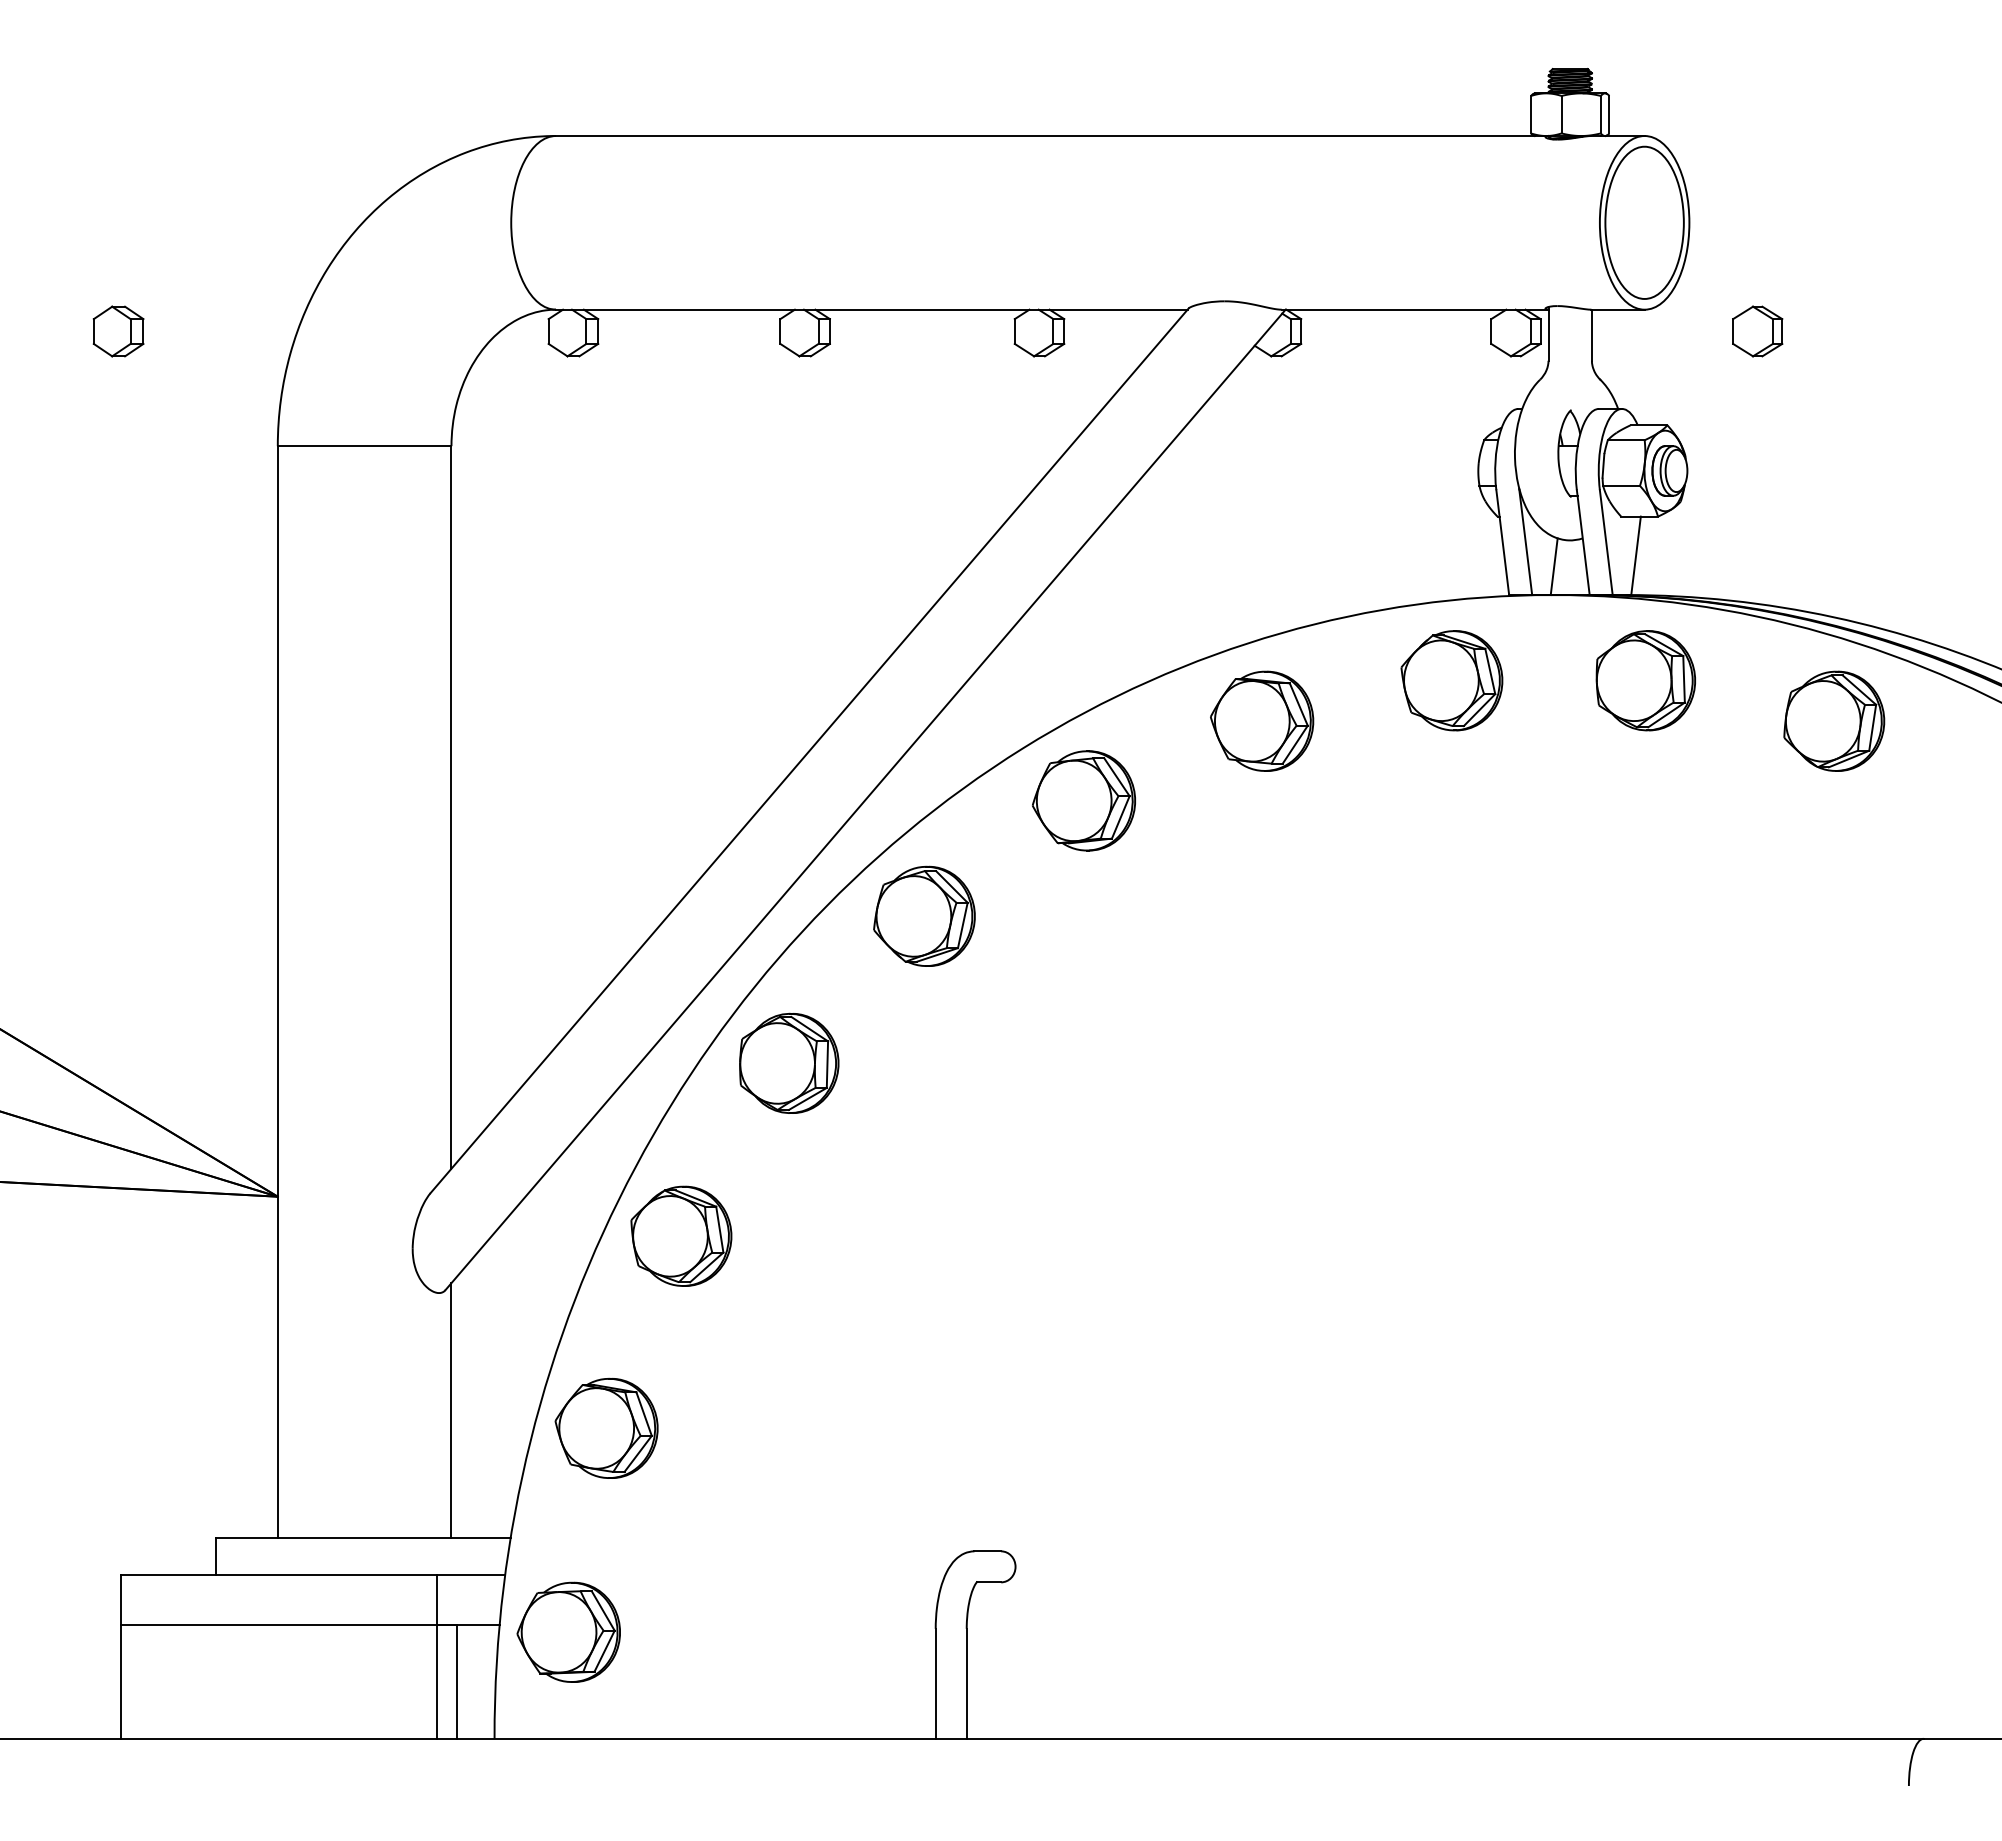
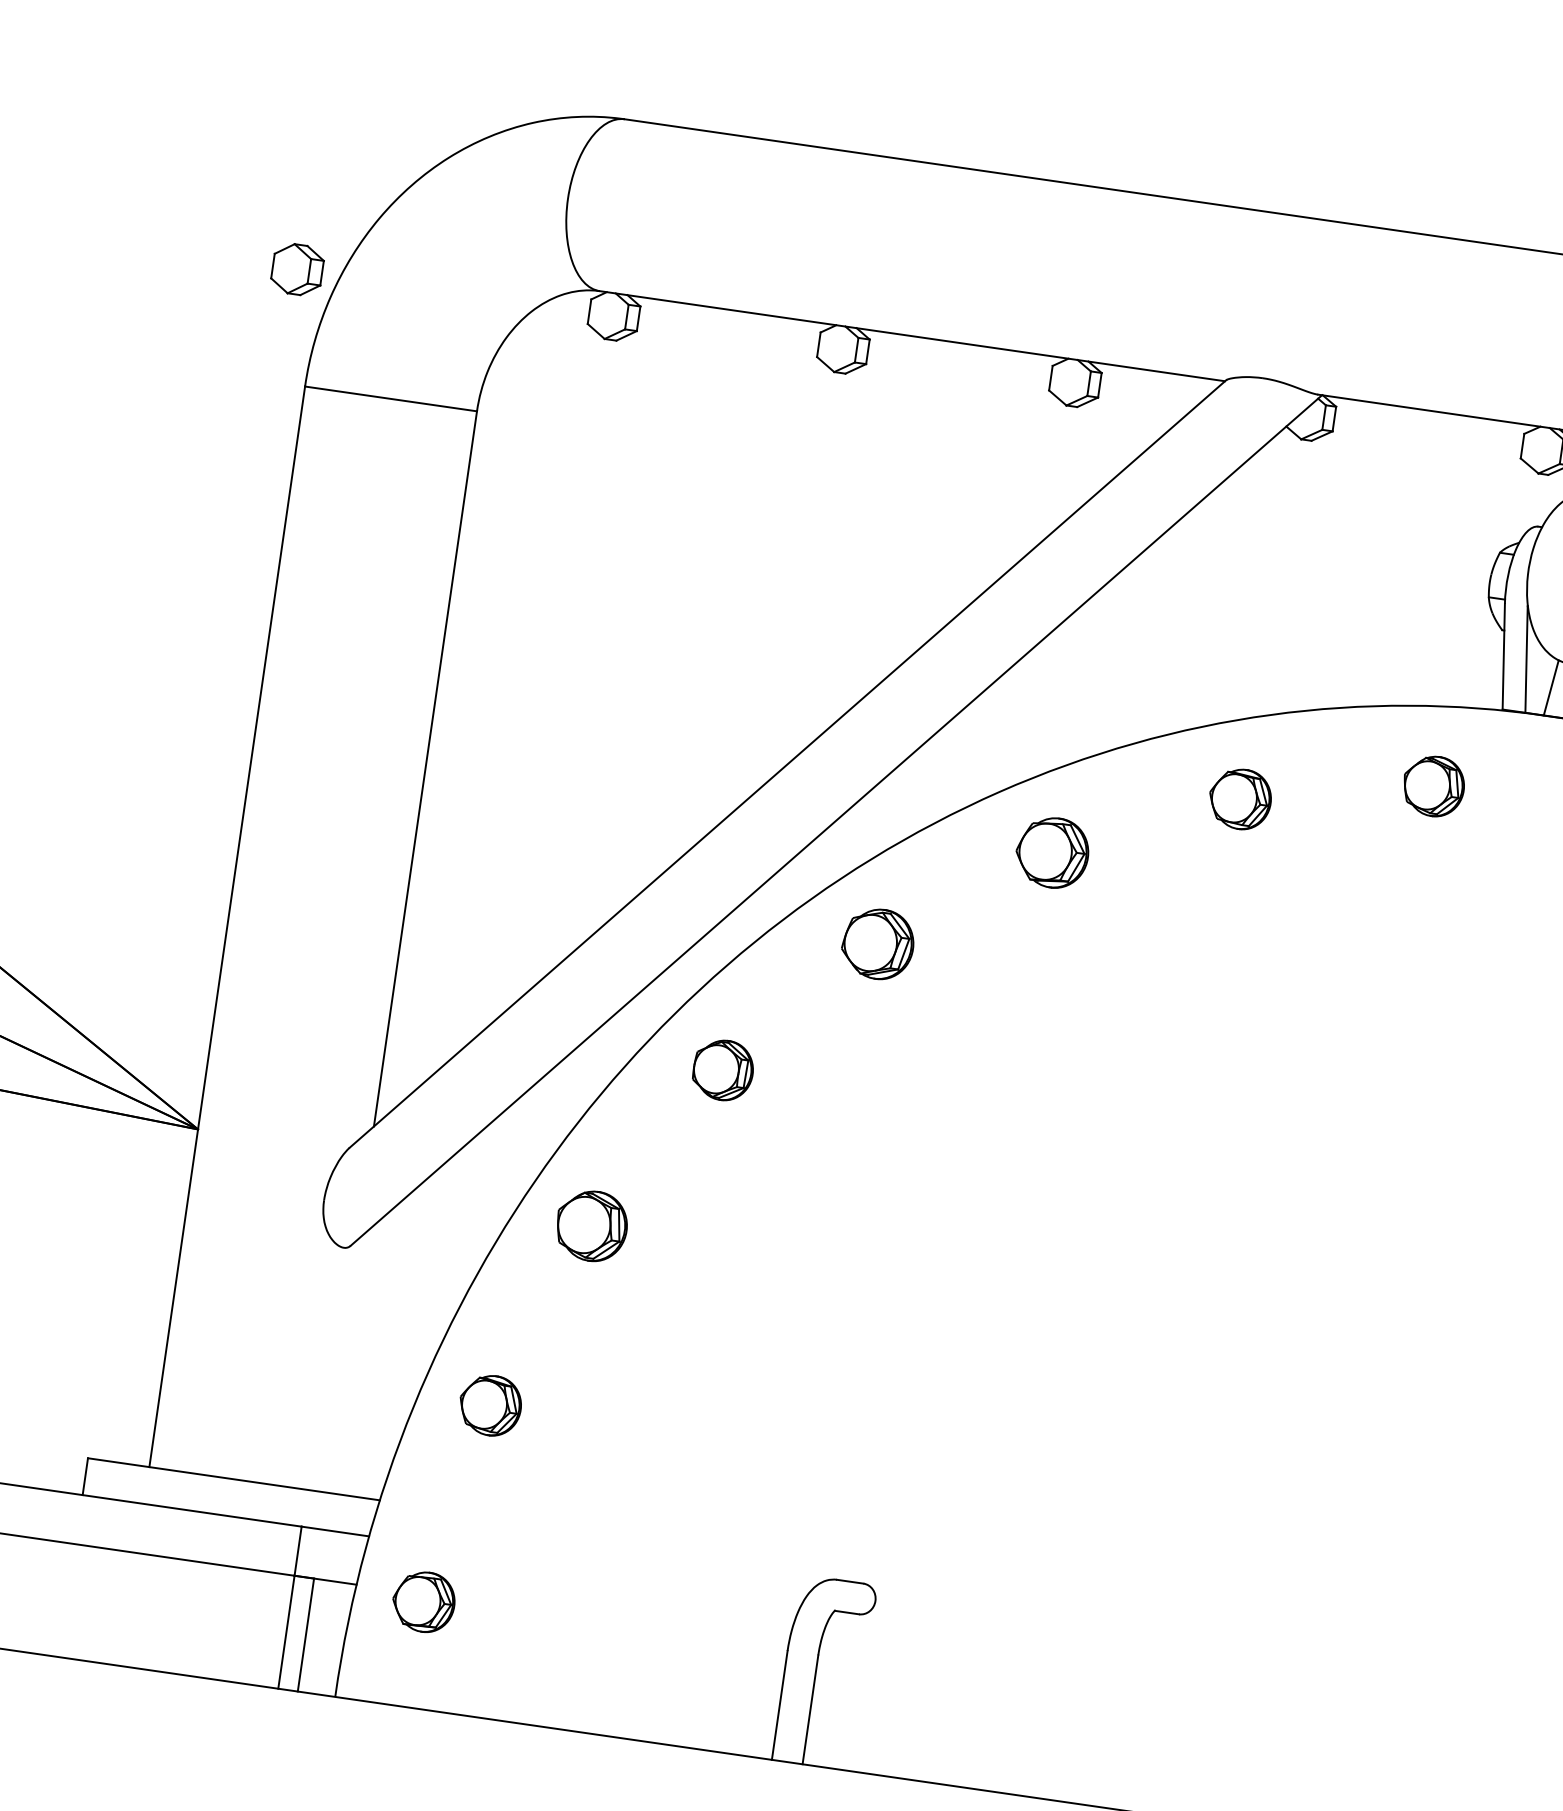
part: (118, 331) -> (297, 269), moved
part: (1451, 680) -> (1433, 785), size x0.6
part: (1262, 720) -> (1240, 798), size x0.6
part: (1083, 800) -> (1052, 852), size x0.7
part: (924, 915) -> (878, 943), size x0.7
part: (789, 1062) -> (723, 1069), size x0.6
part: (681, 1235) -> (592, 1225), size x0.7
line: (451, 1410) -> (339, 1365), removed
part: (606, 1427) -> (490, 1404), size x0.6
part: (568, 1631) -> (423, 1601), size x0.6

